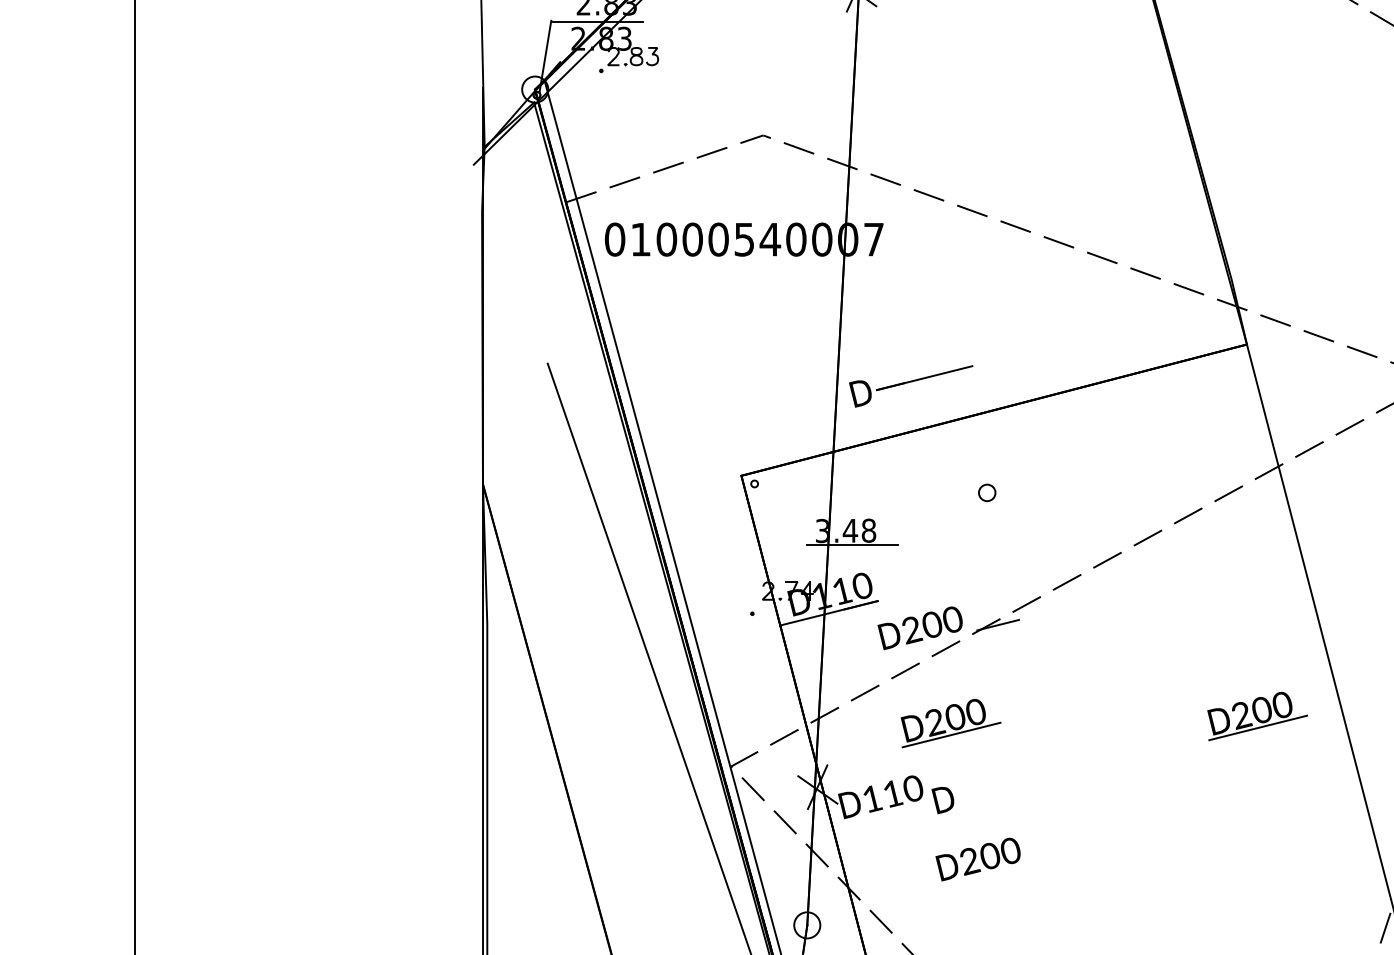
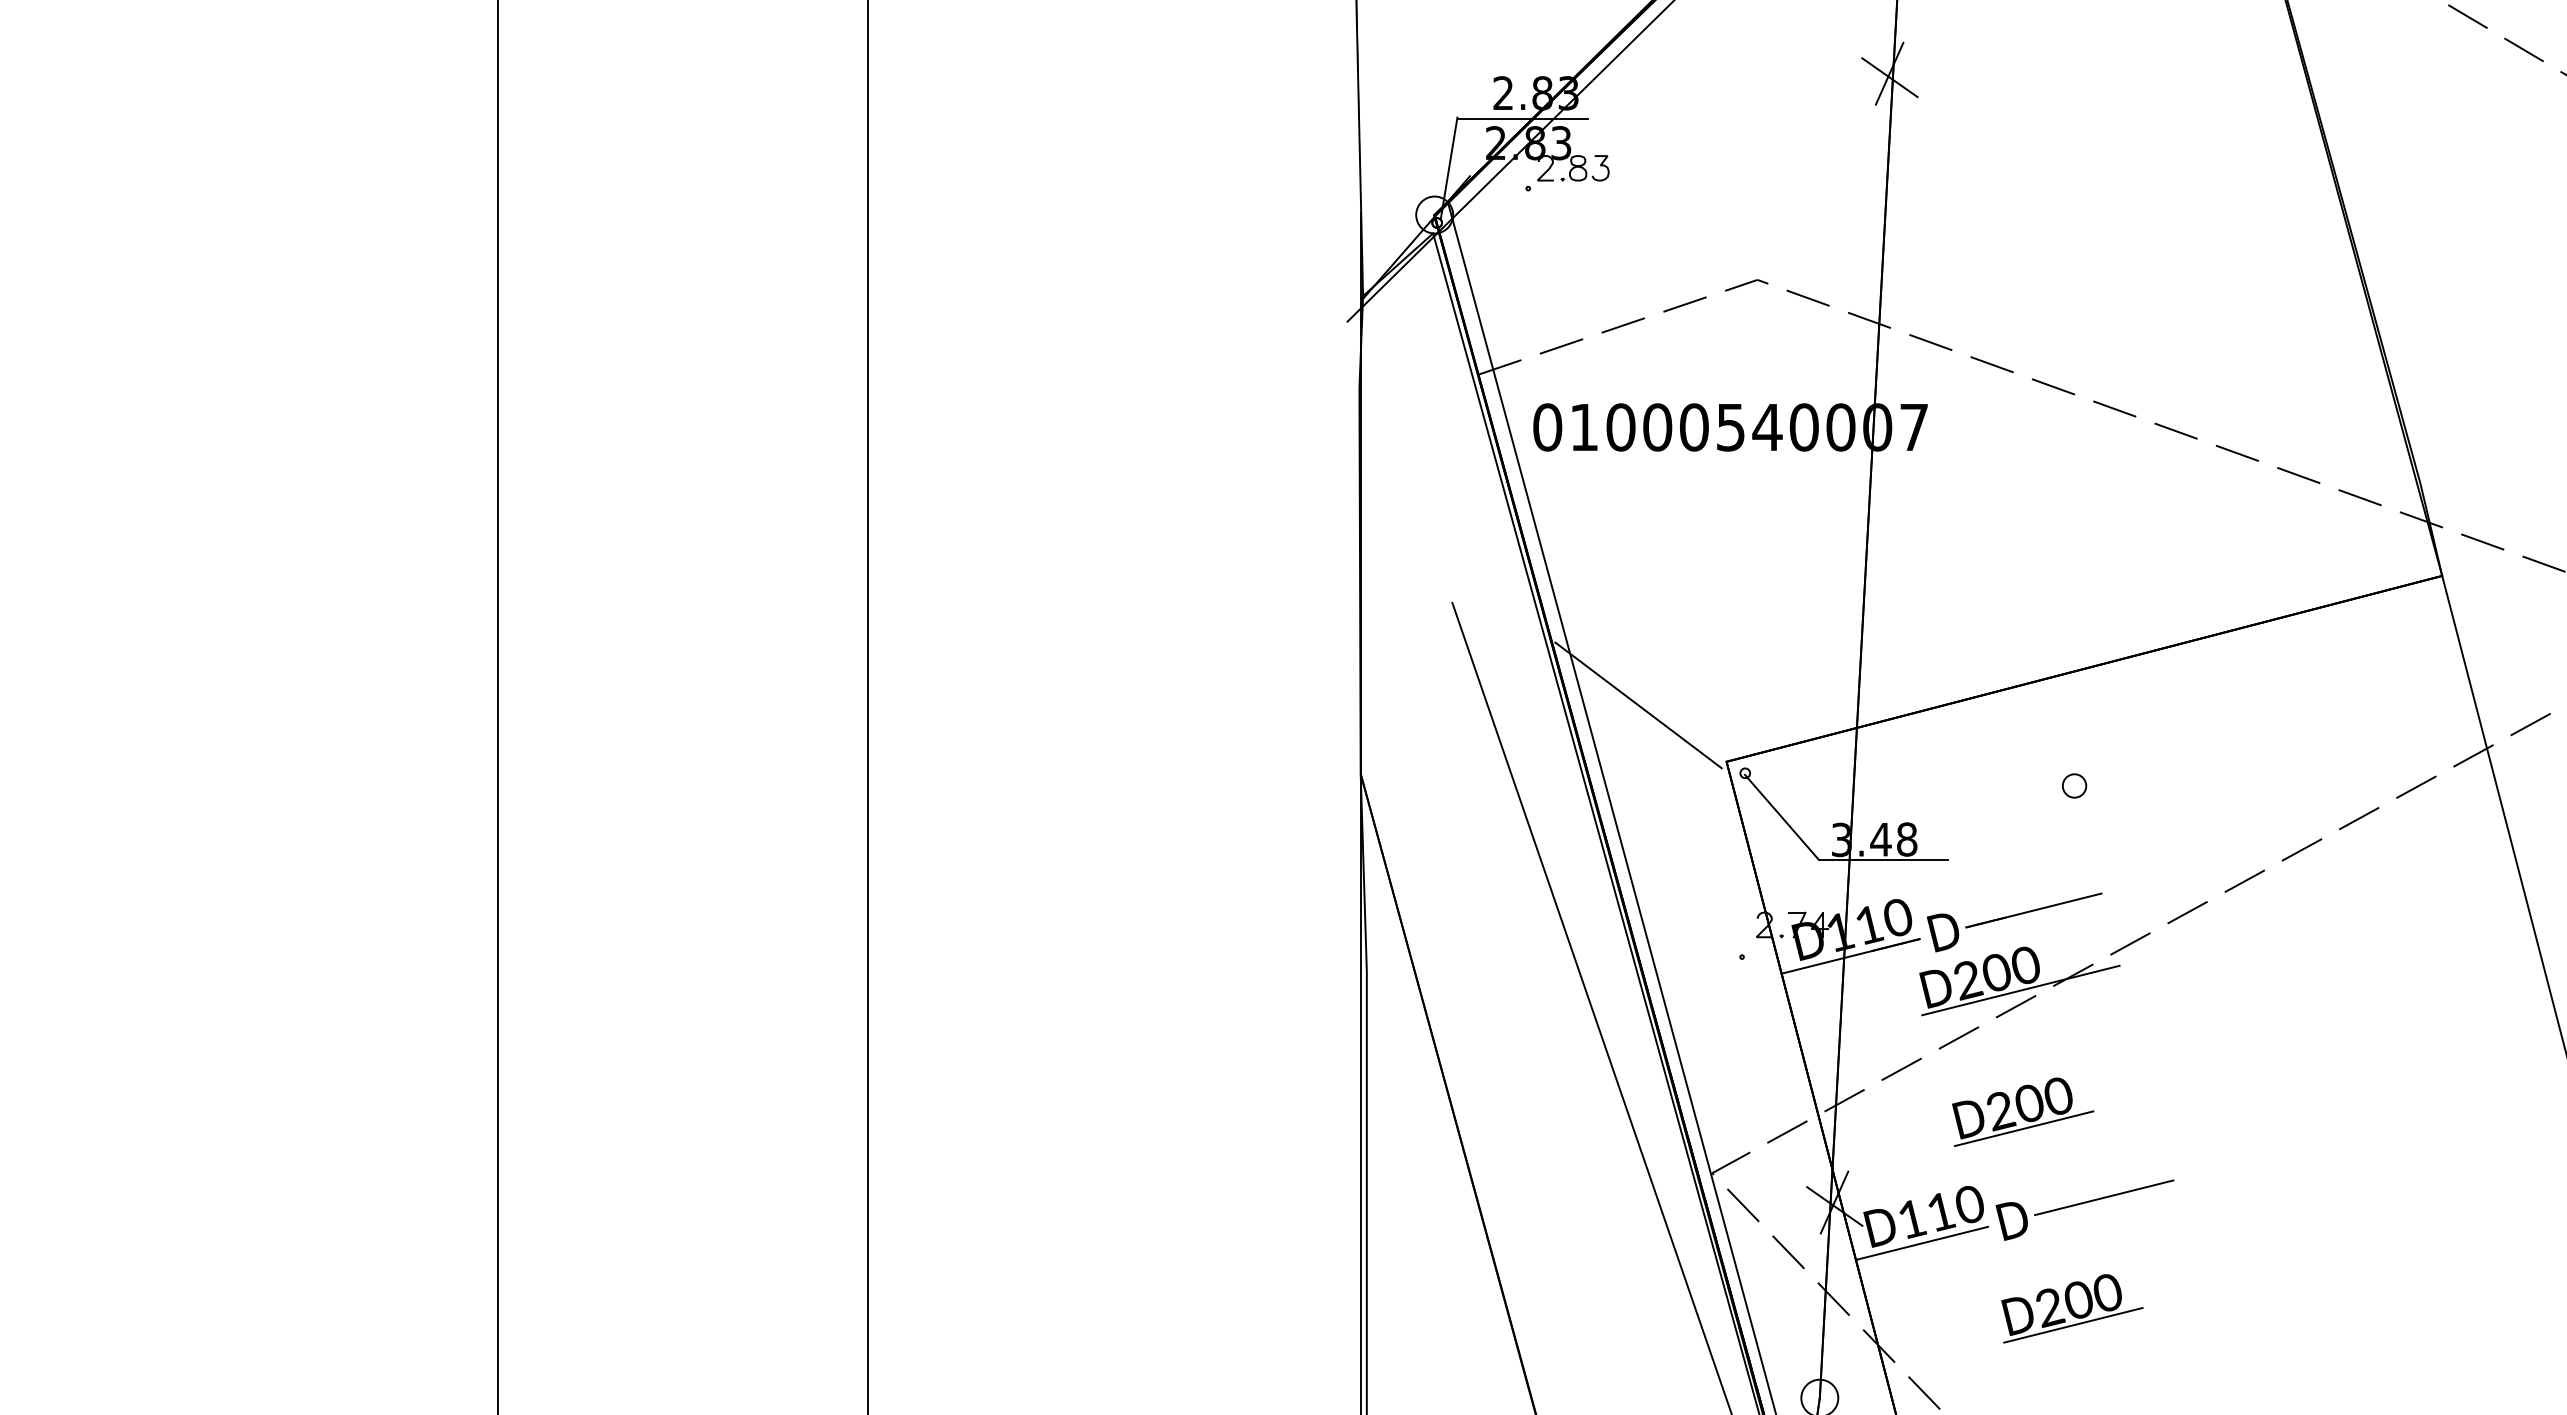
part: (910, 386) -> (2014, 922), moved
line: (679, 436) -> (1638, 705), added
line: (780, 514) -> (1781, 816), added
line: (928, 642) -> (1991, 997), added
part: (1257, 715) -> (2457, 1101), removed
line: (1007, 783) -> (2103, 1197), added
line: (879, 815) -> (1921, 1242), added
line: (986, 874) -> (2073, 1325), added

